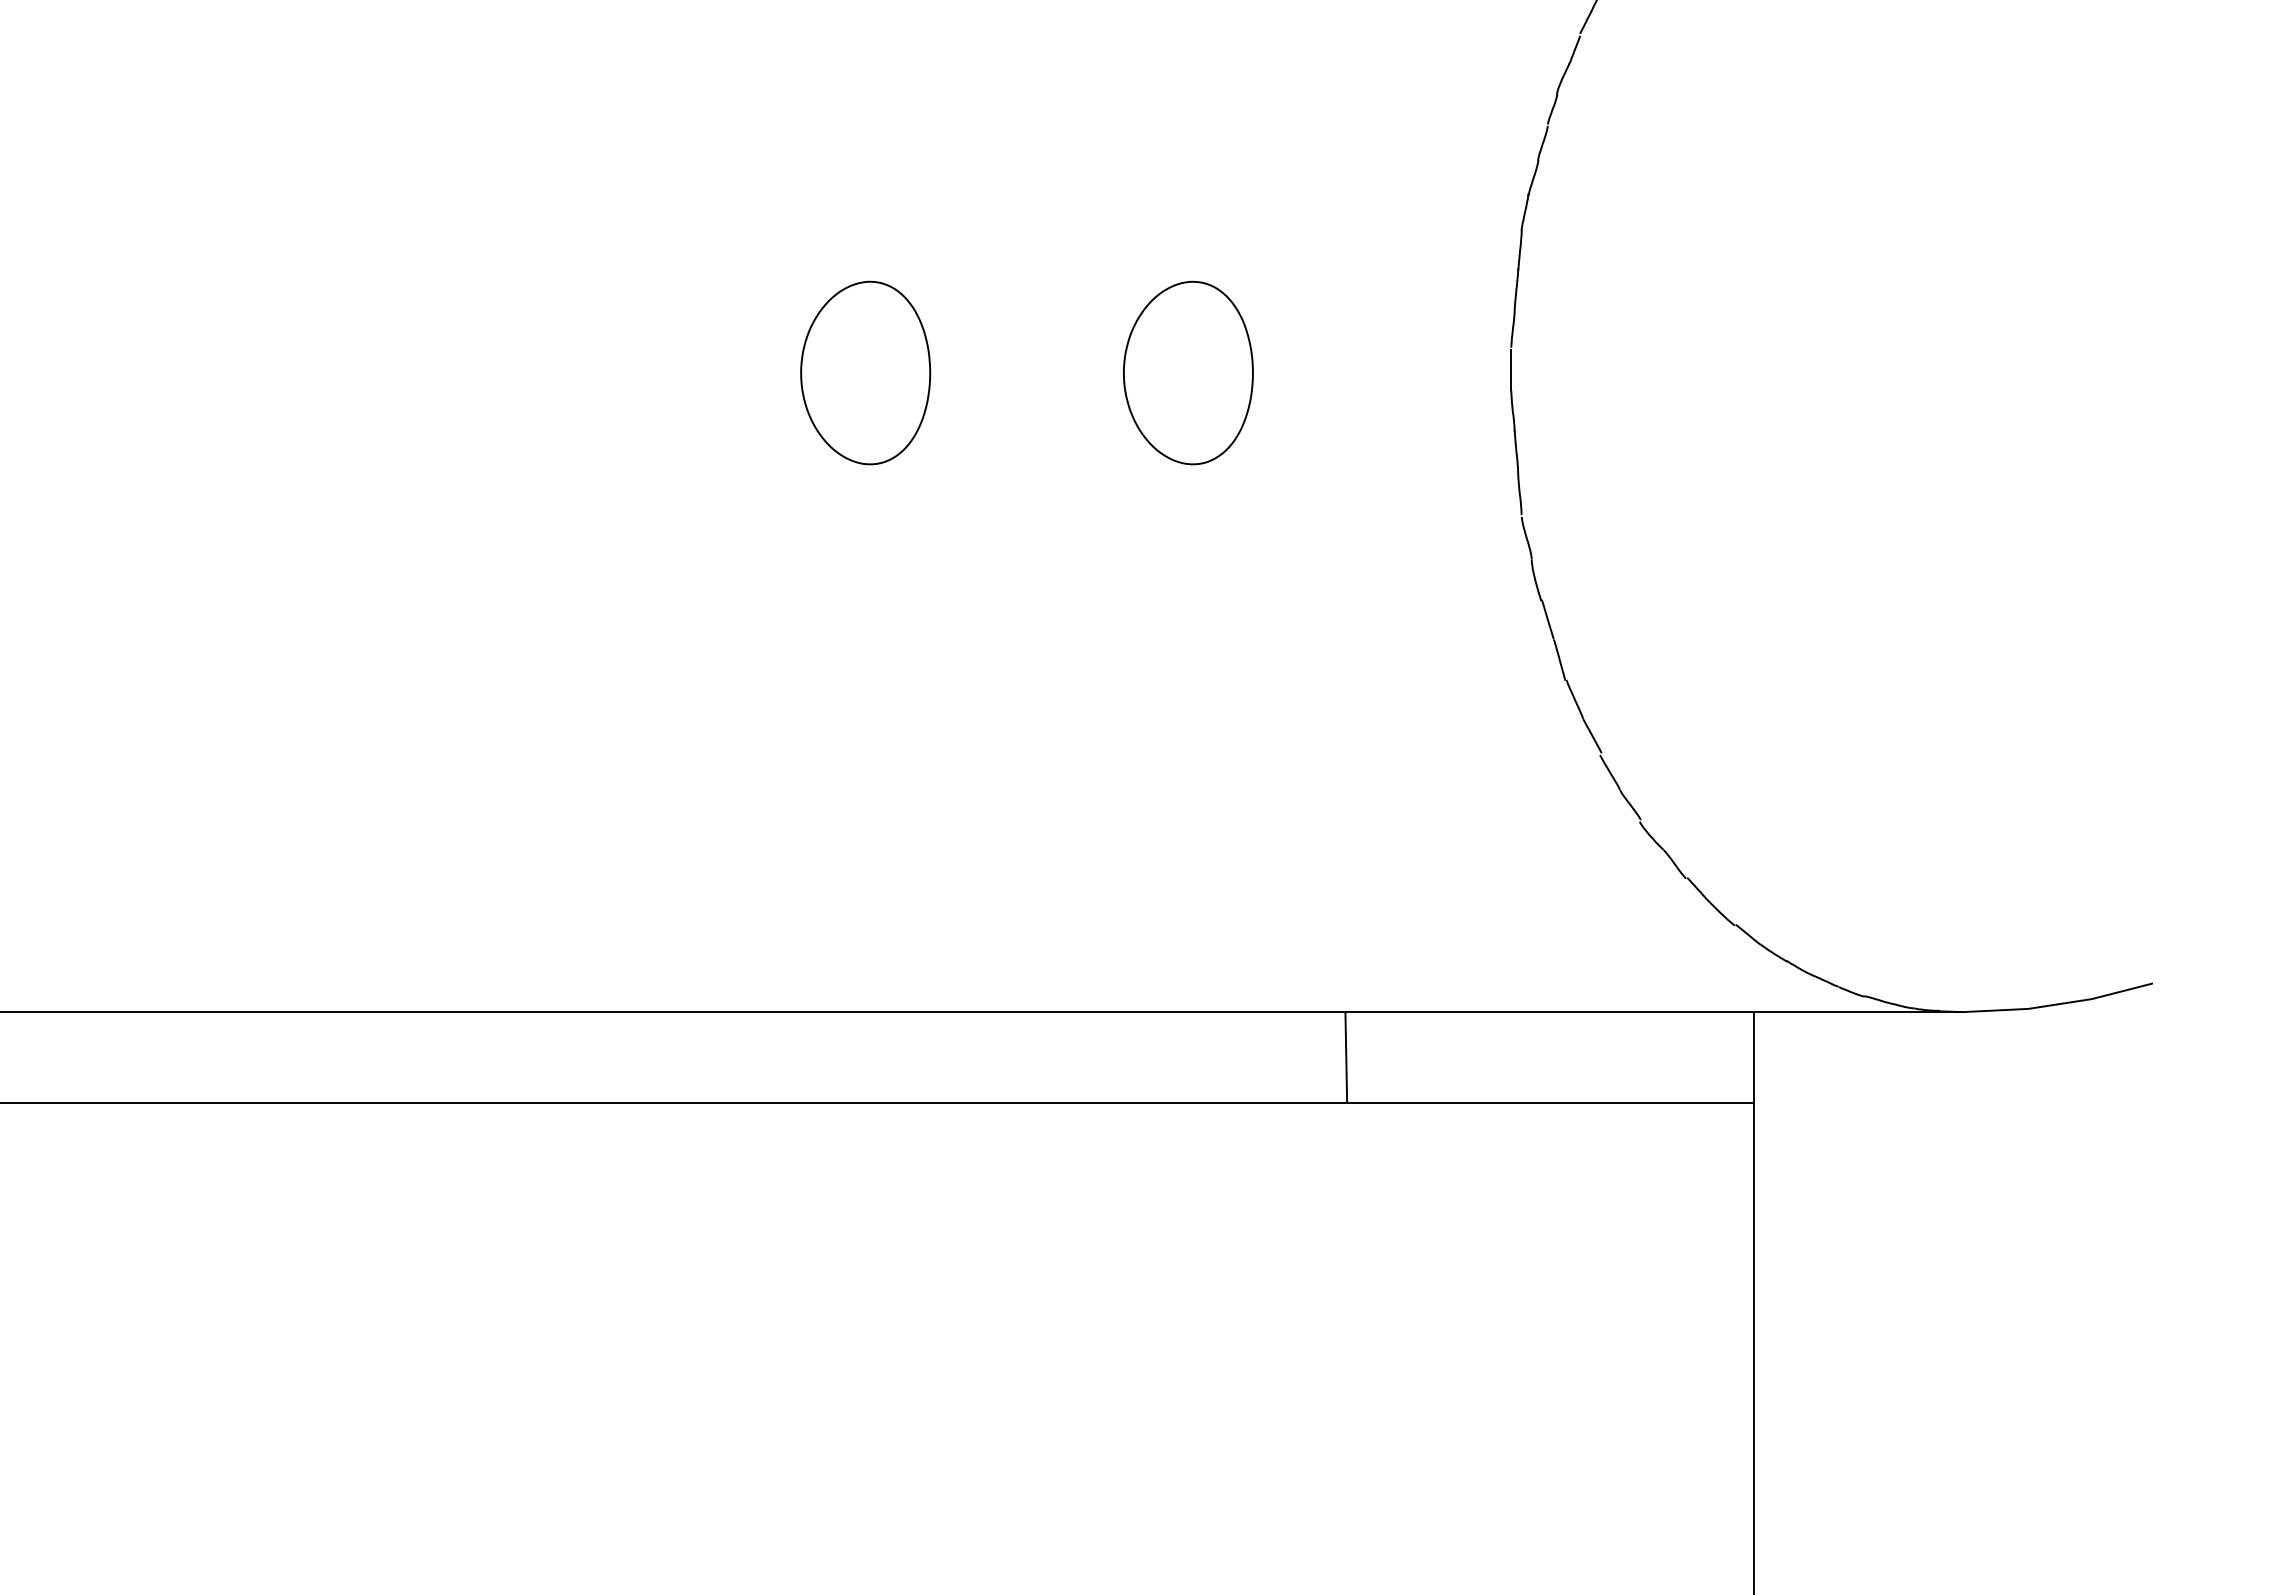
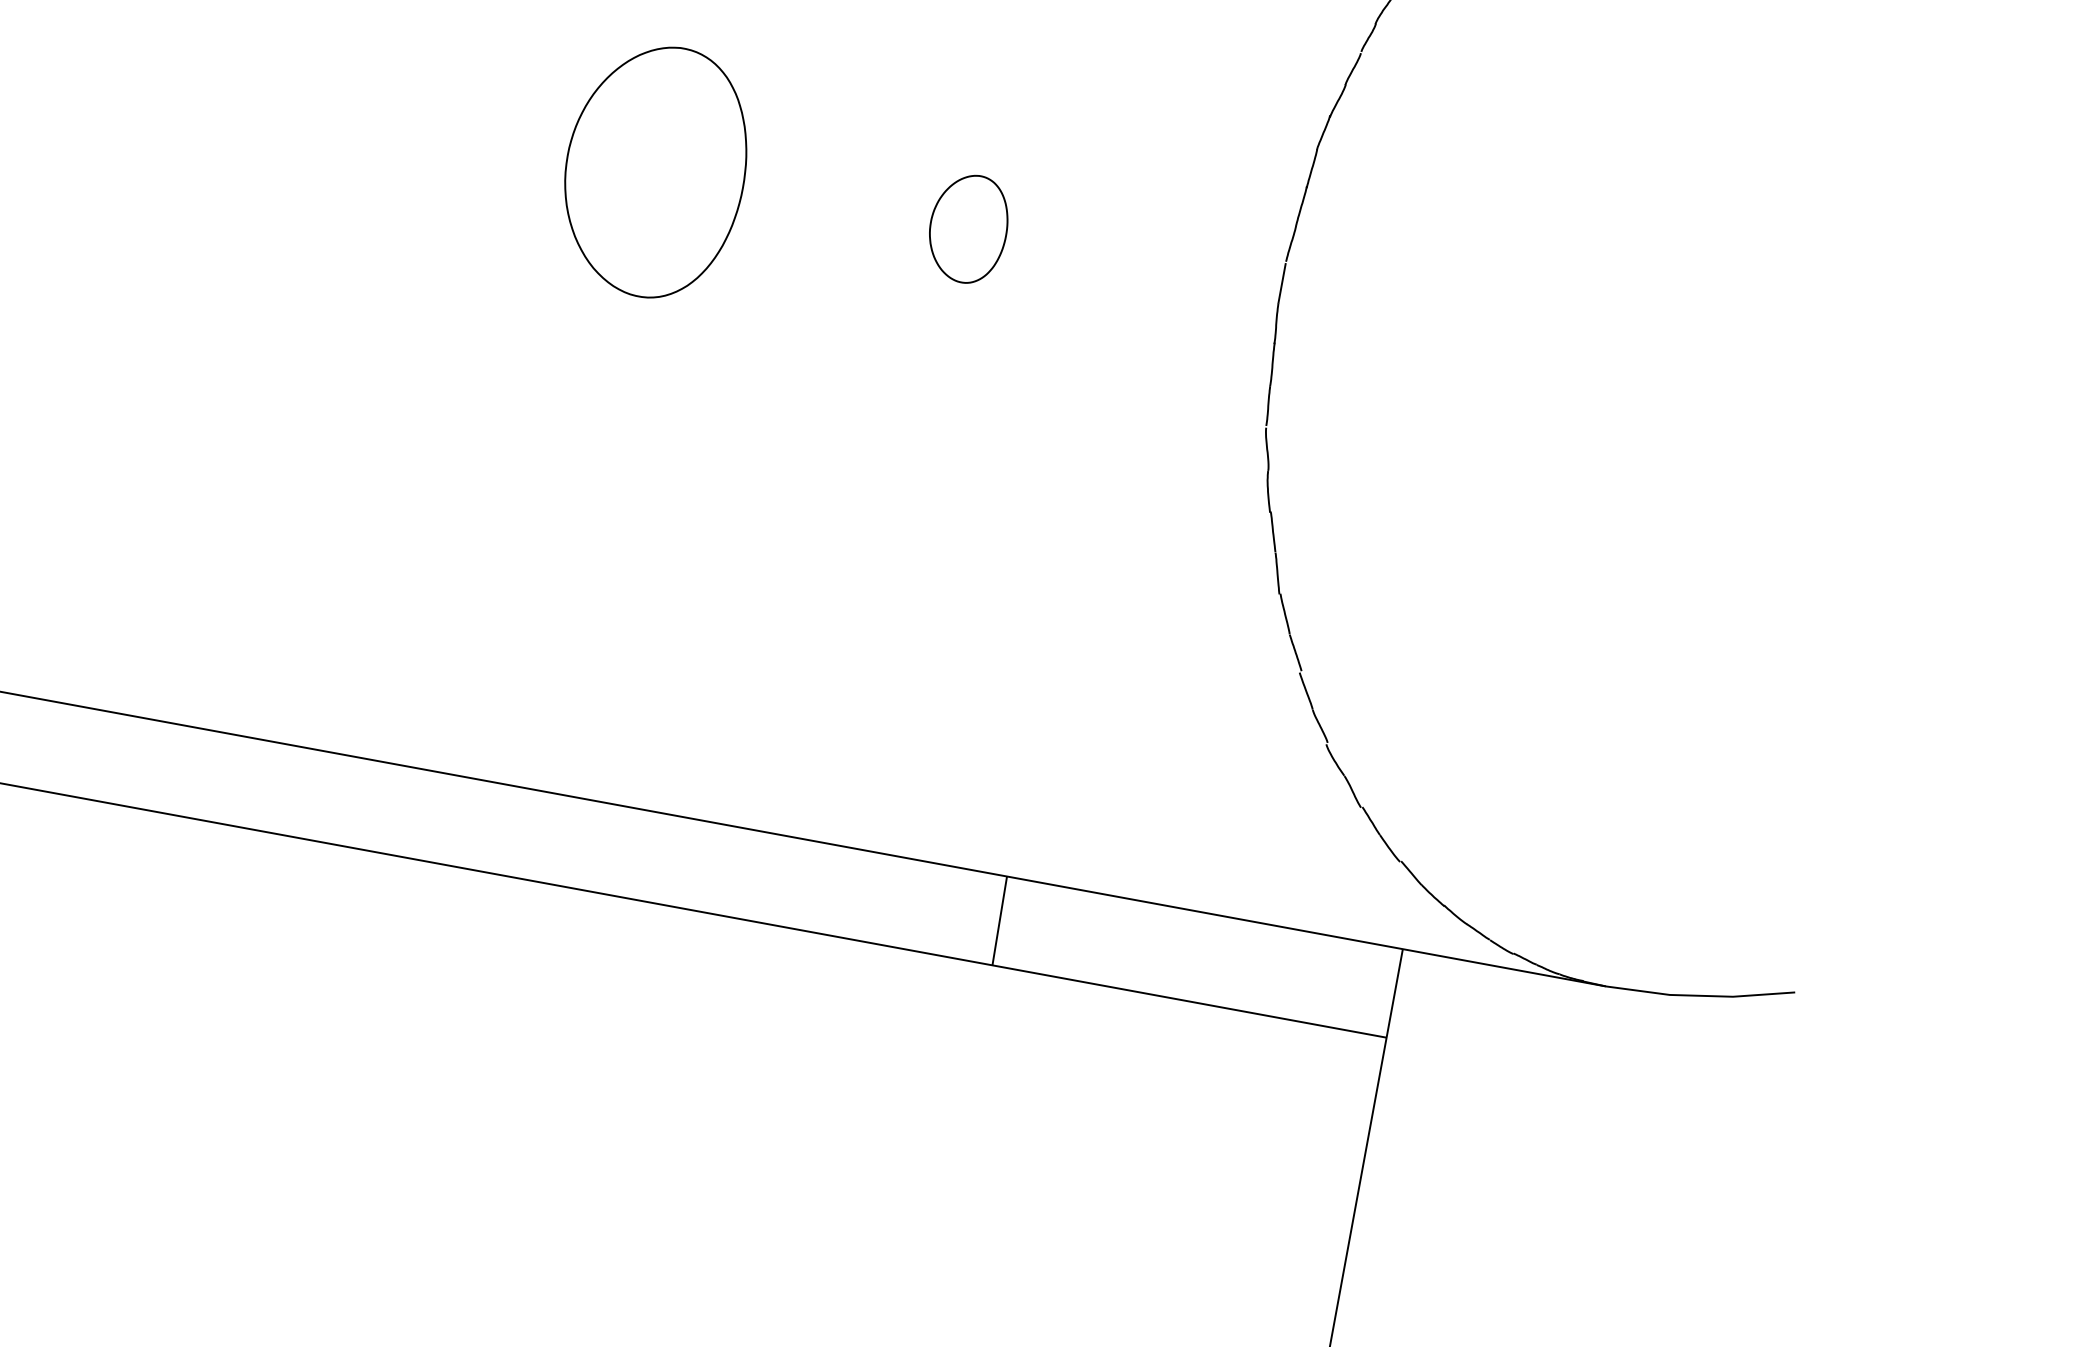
part: (865, 372) -> (655, 170), size x1.4
part: (1188, 372) -> (968, 228), size x0.6

